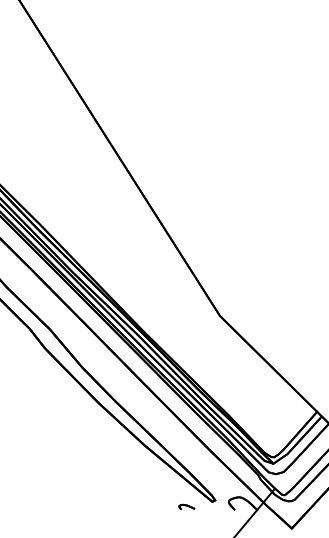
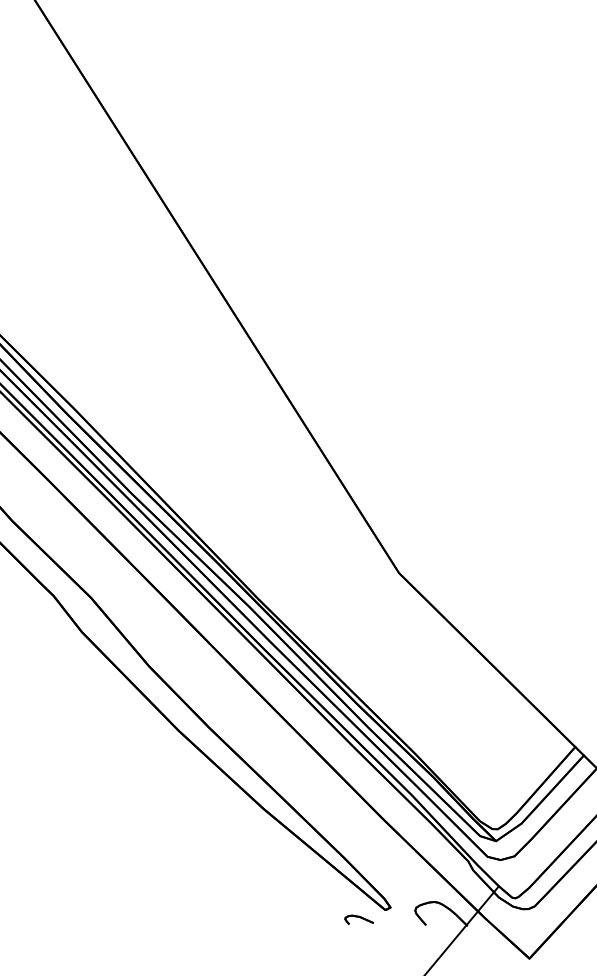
part: (186, 506) -> (358, 918), moved

